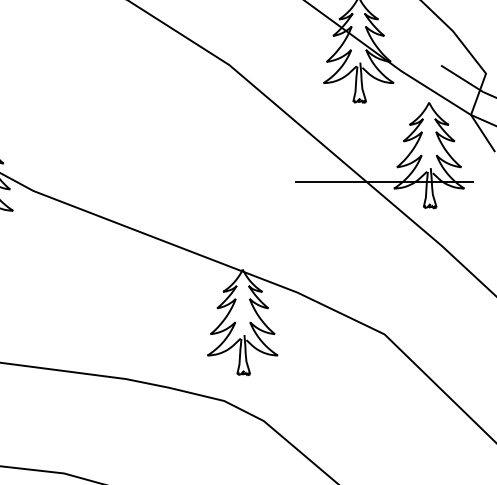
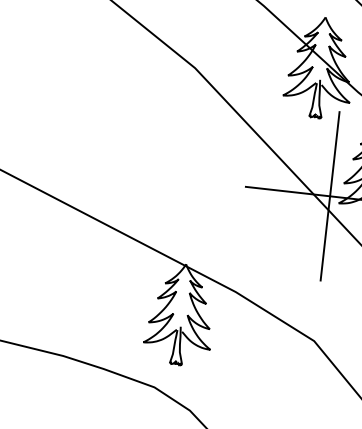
line: (384, 181) -> (330, 195), added

